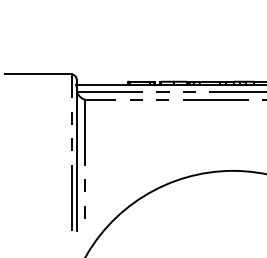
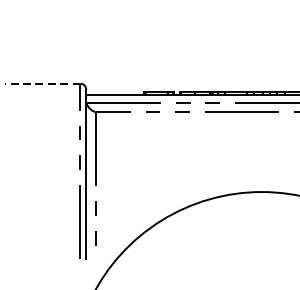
line: (37, 74) -> (42, 83), solid -> dashed

